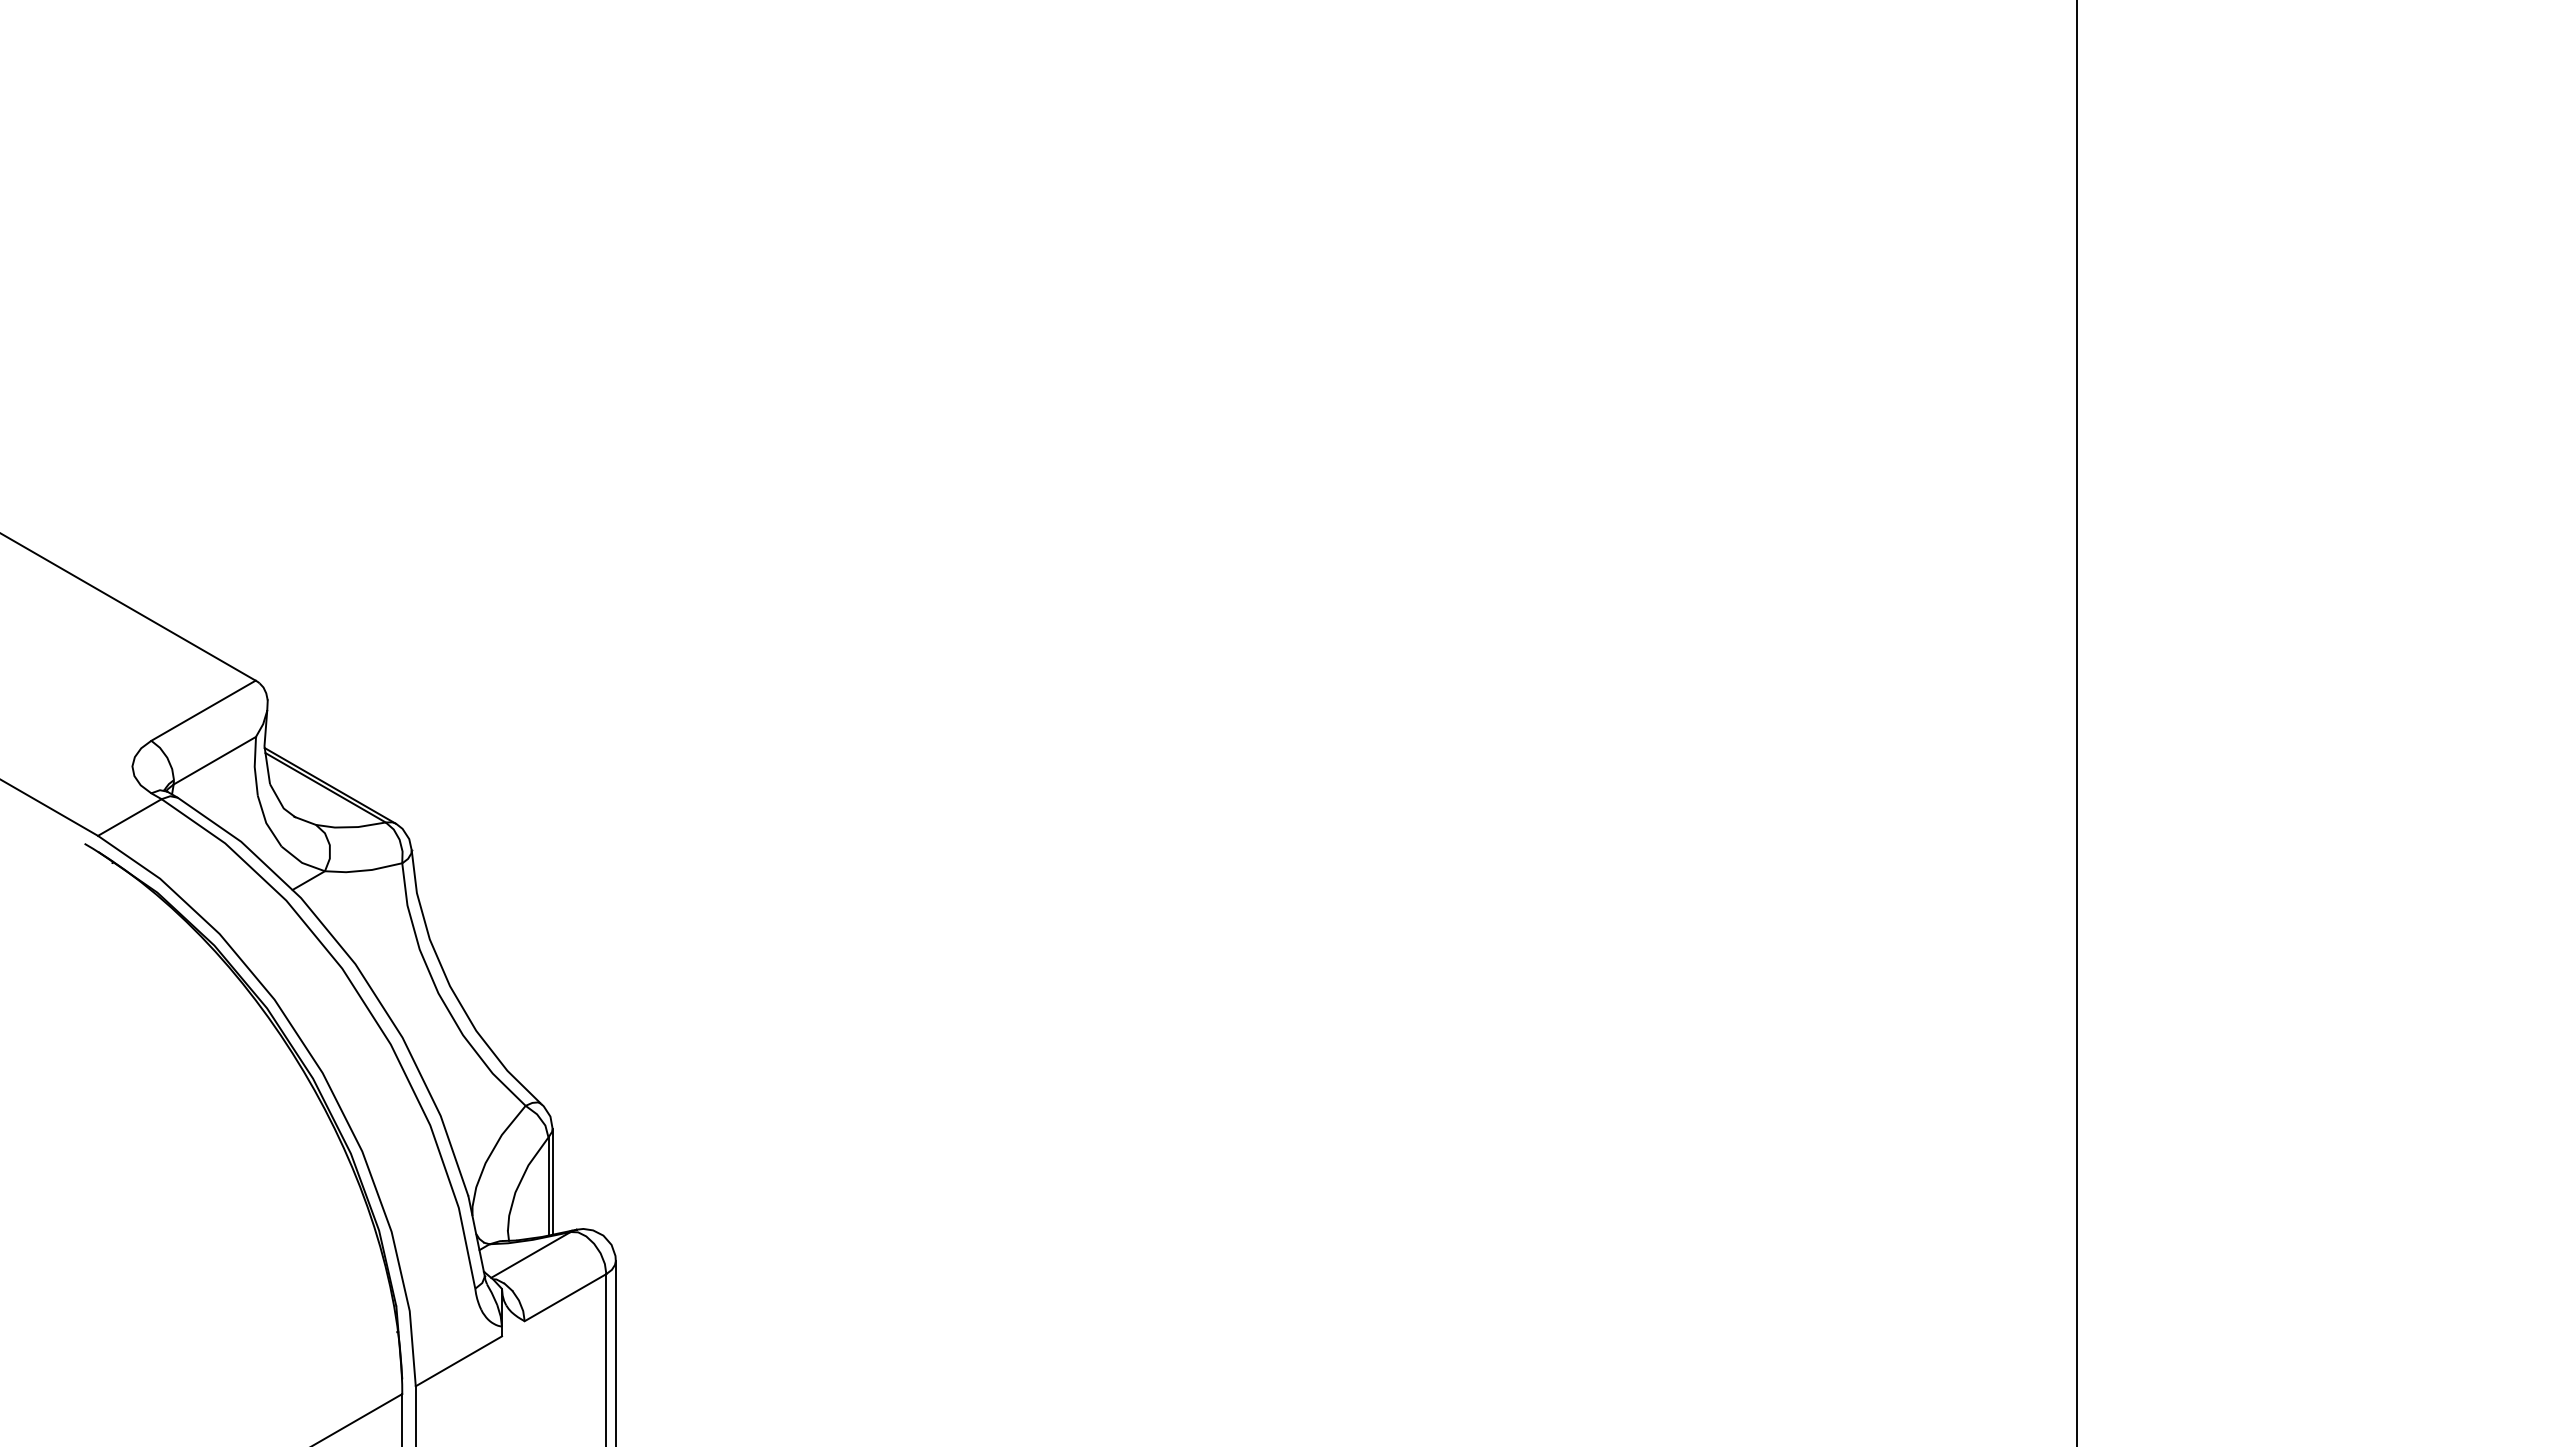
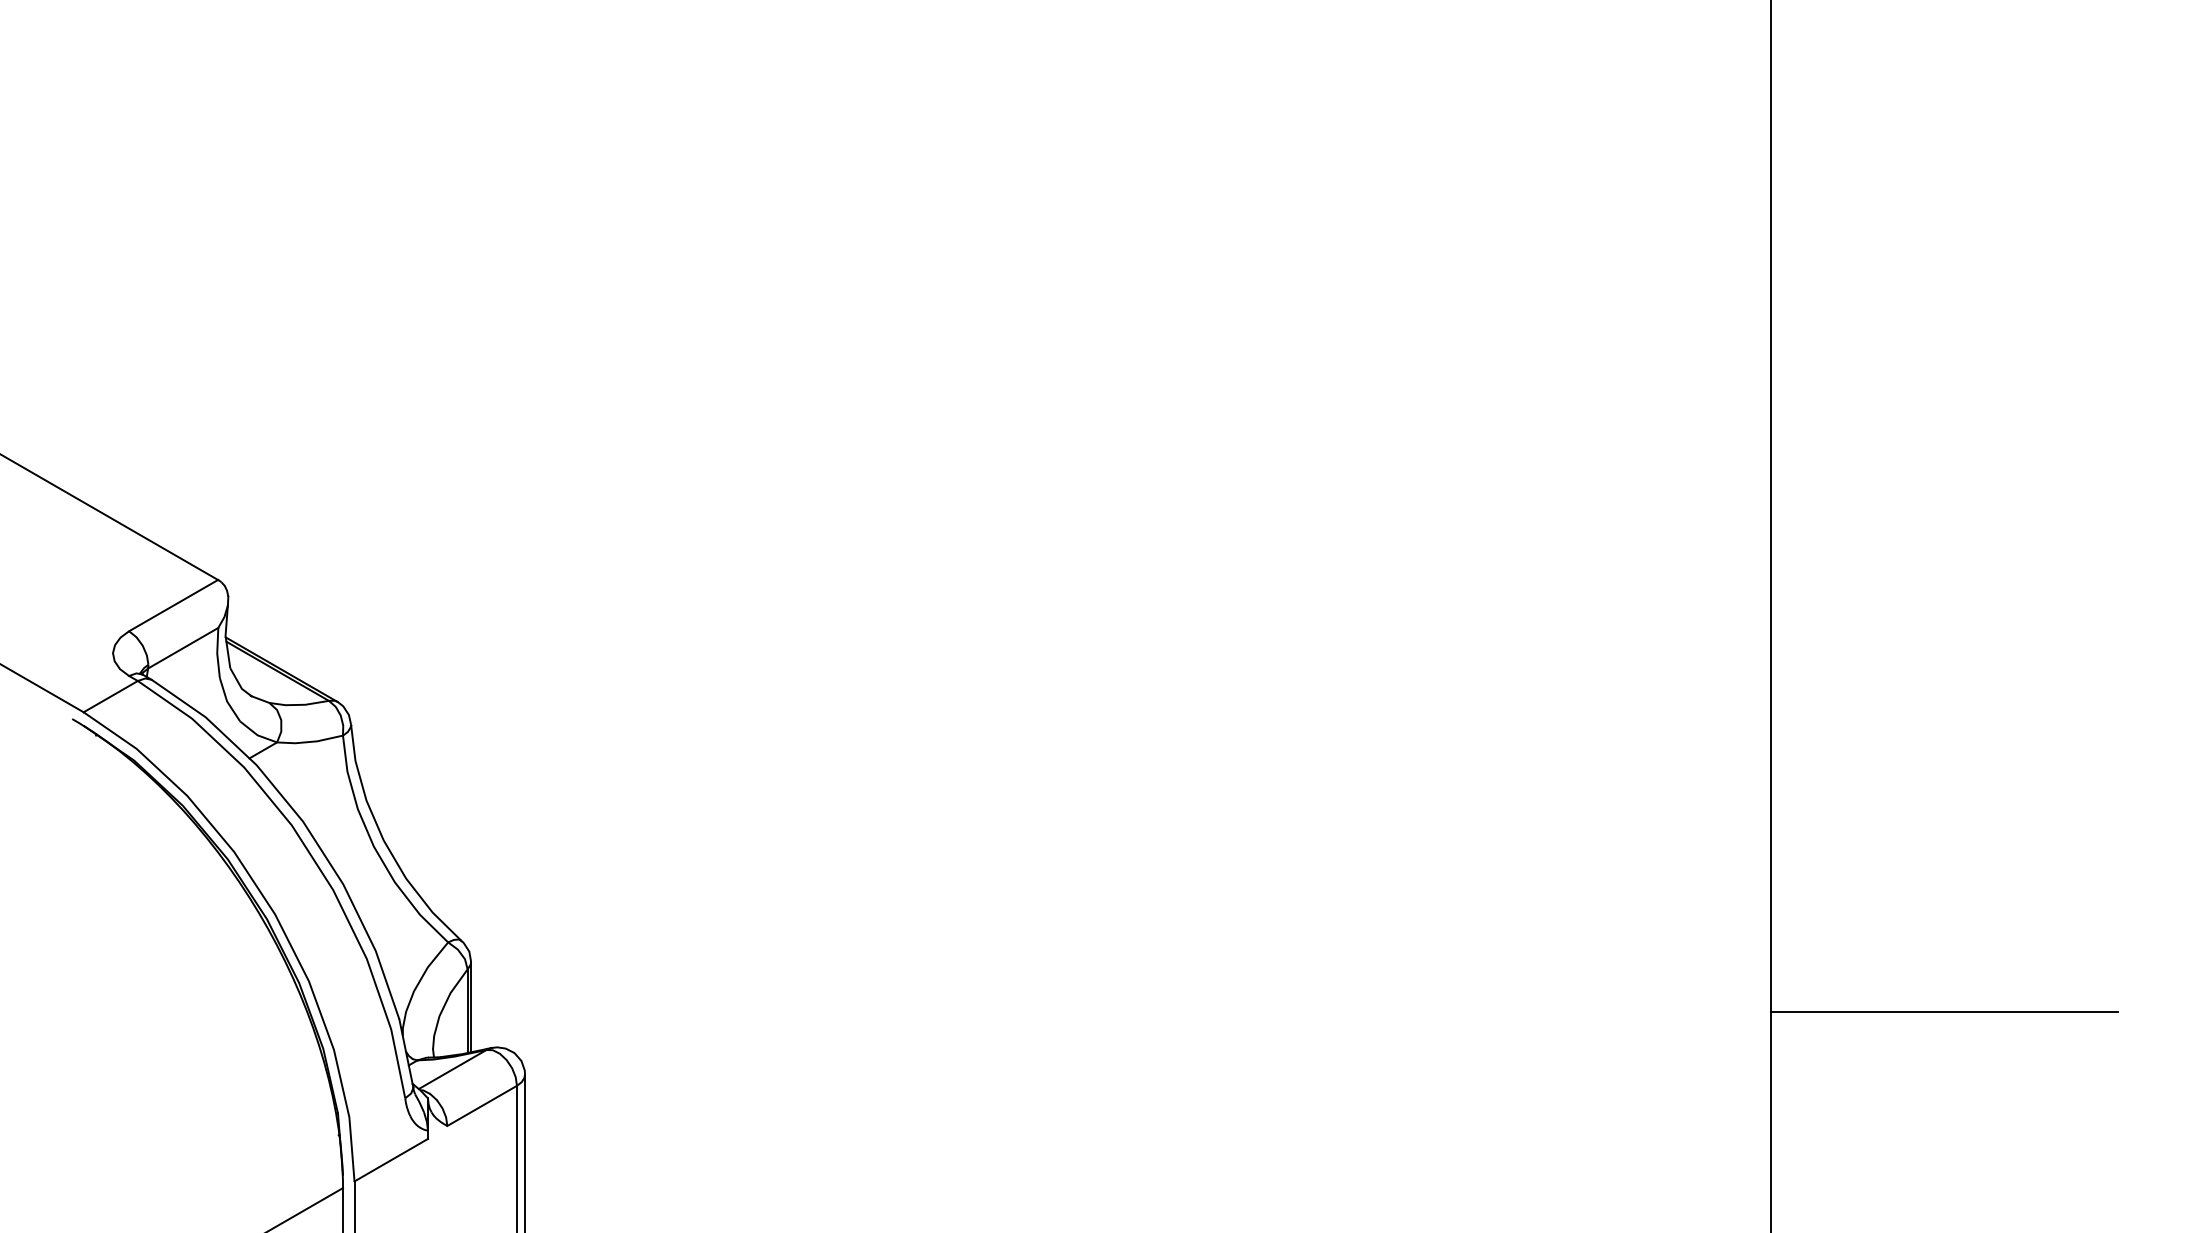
line: (2280, 1187) -> (1944, 1012), added

